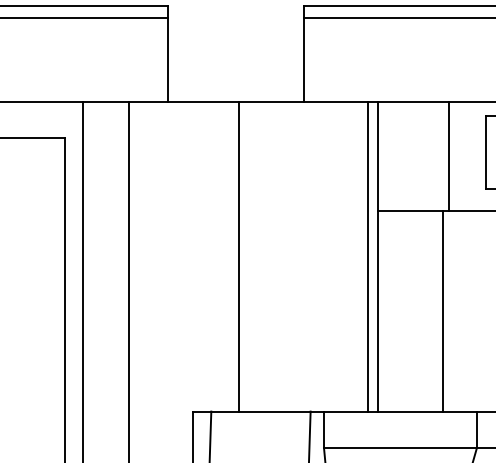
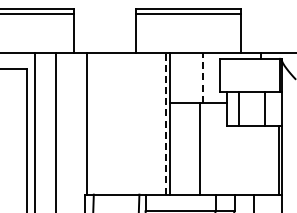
line: (448, 156) -> (202, 77), solid -> dashed
line: (238, 256) -> (87, 123), moved
line: (367, 256) -> (165, 123), solid -> dashed

